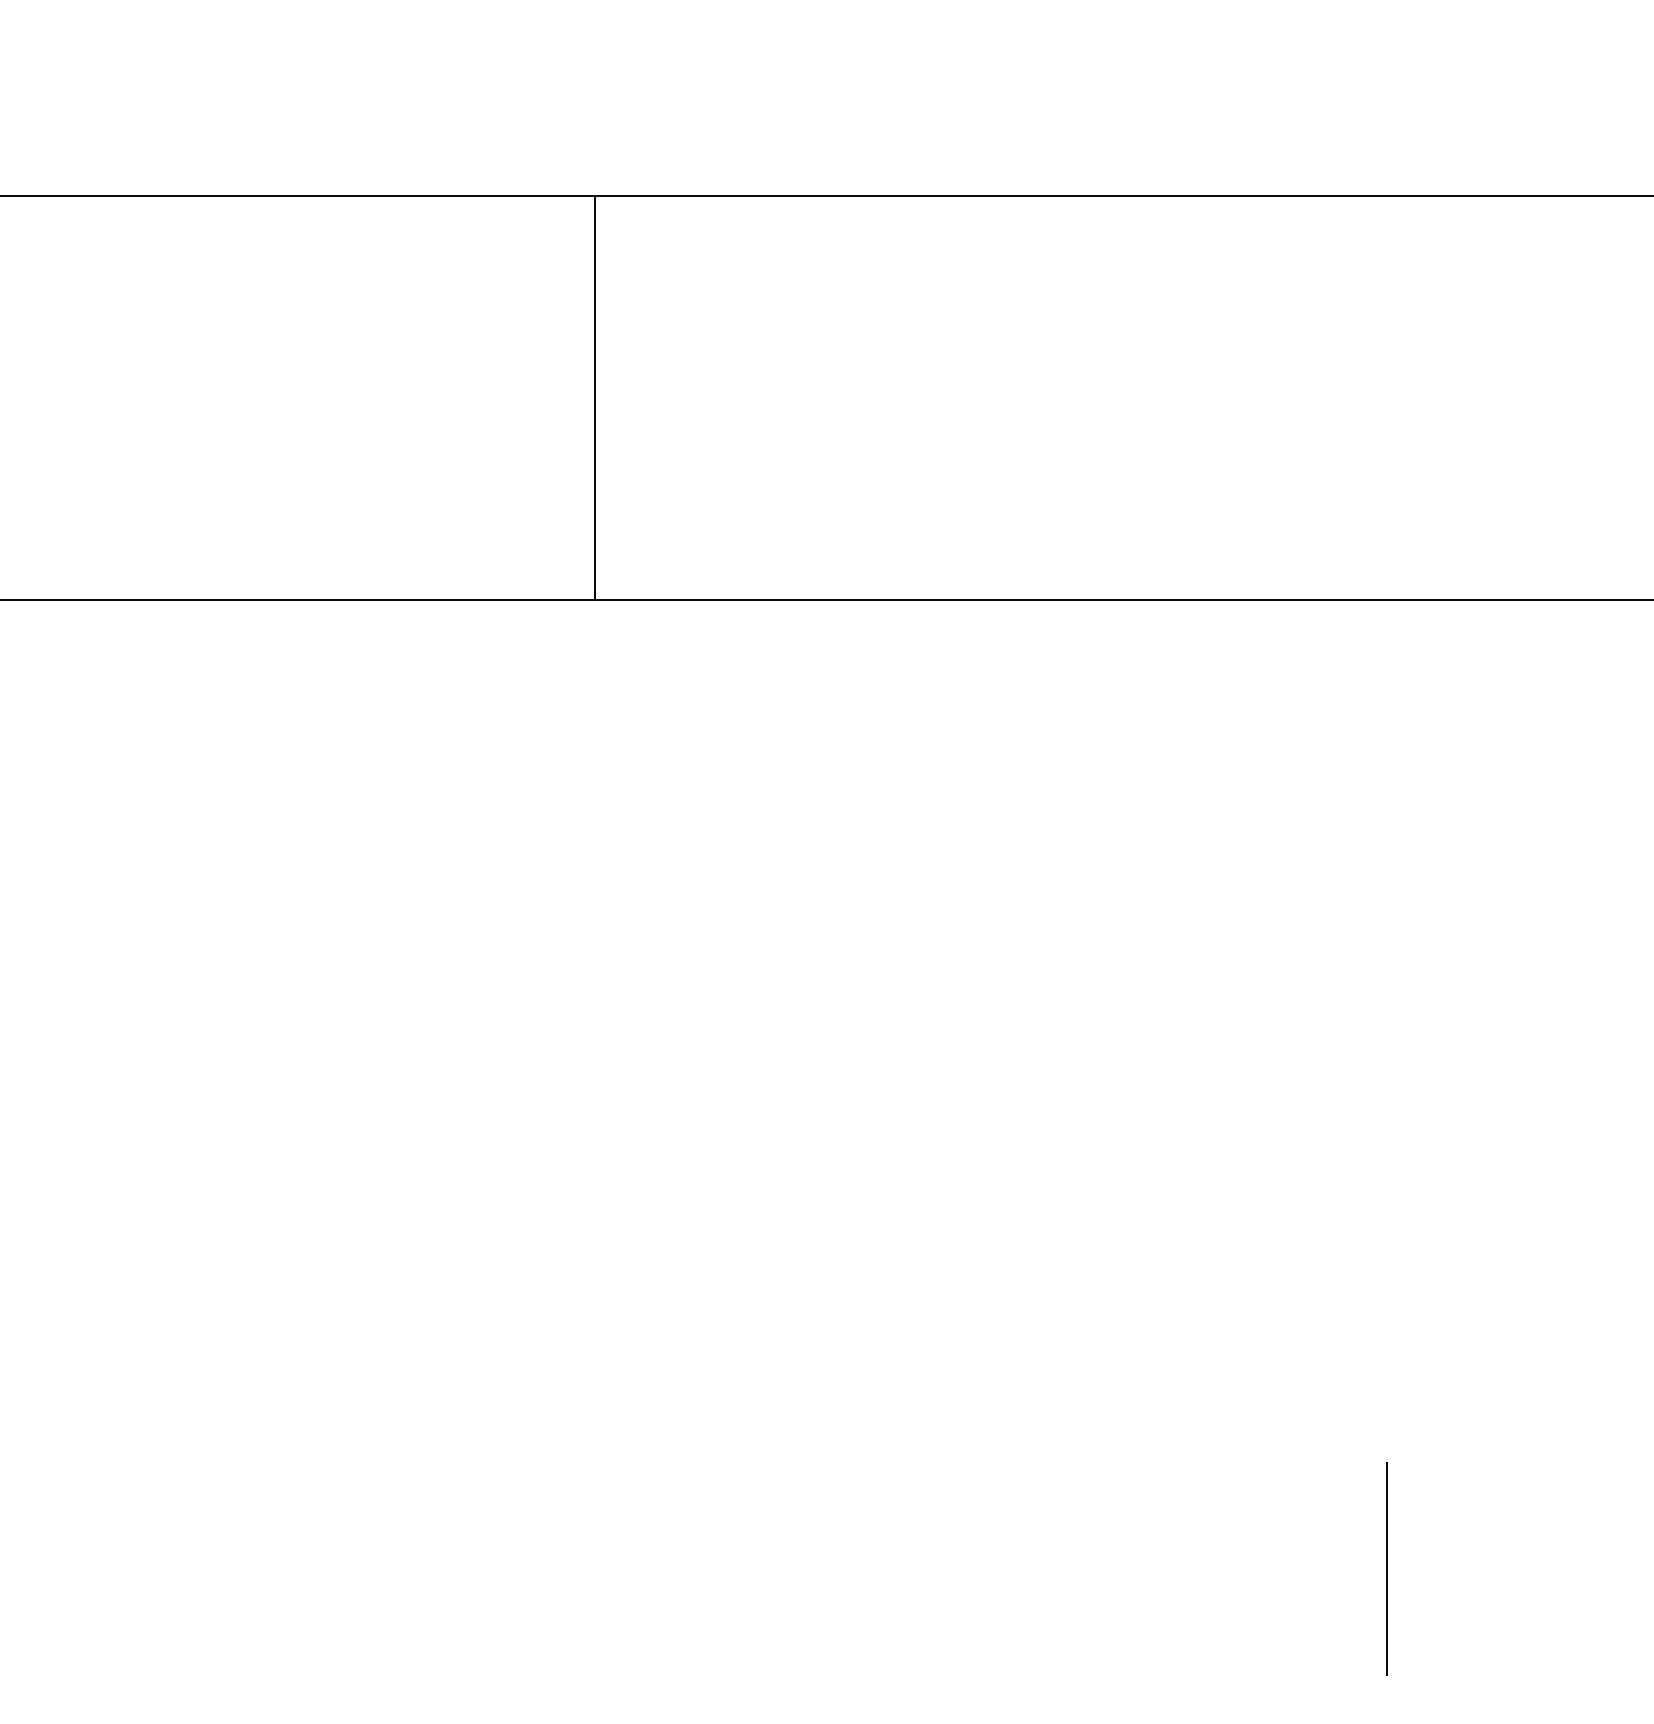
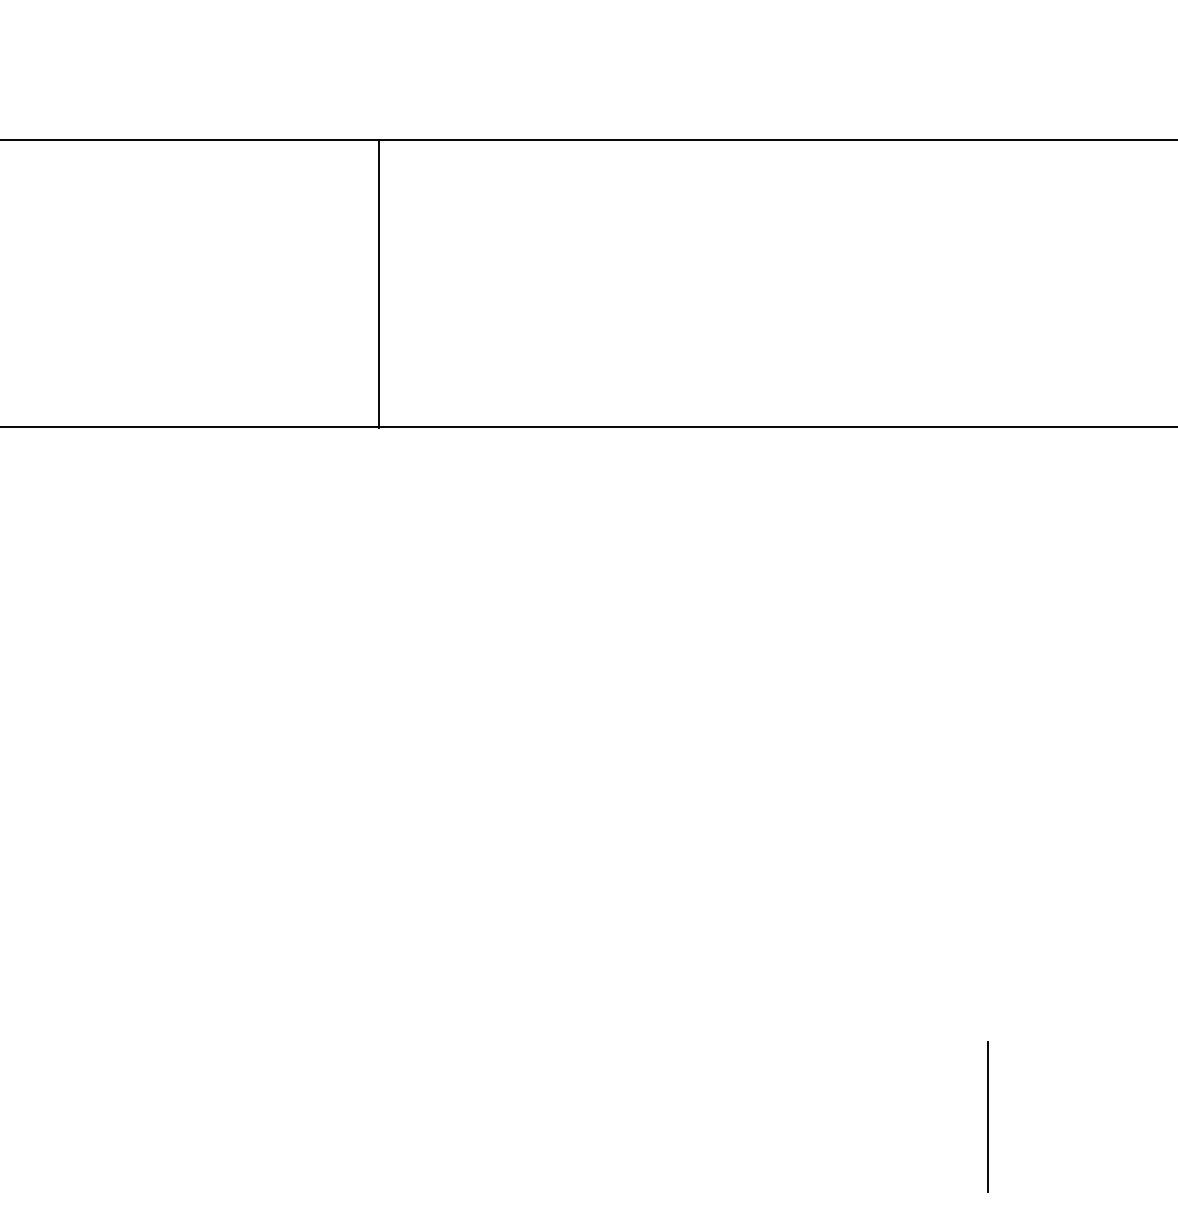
line: (594, 398) -> (378, 283), moved

